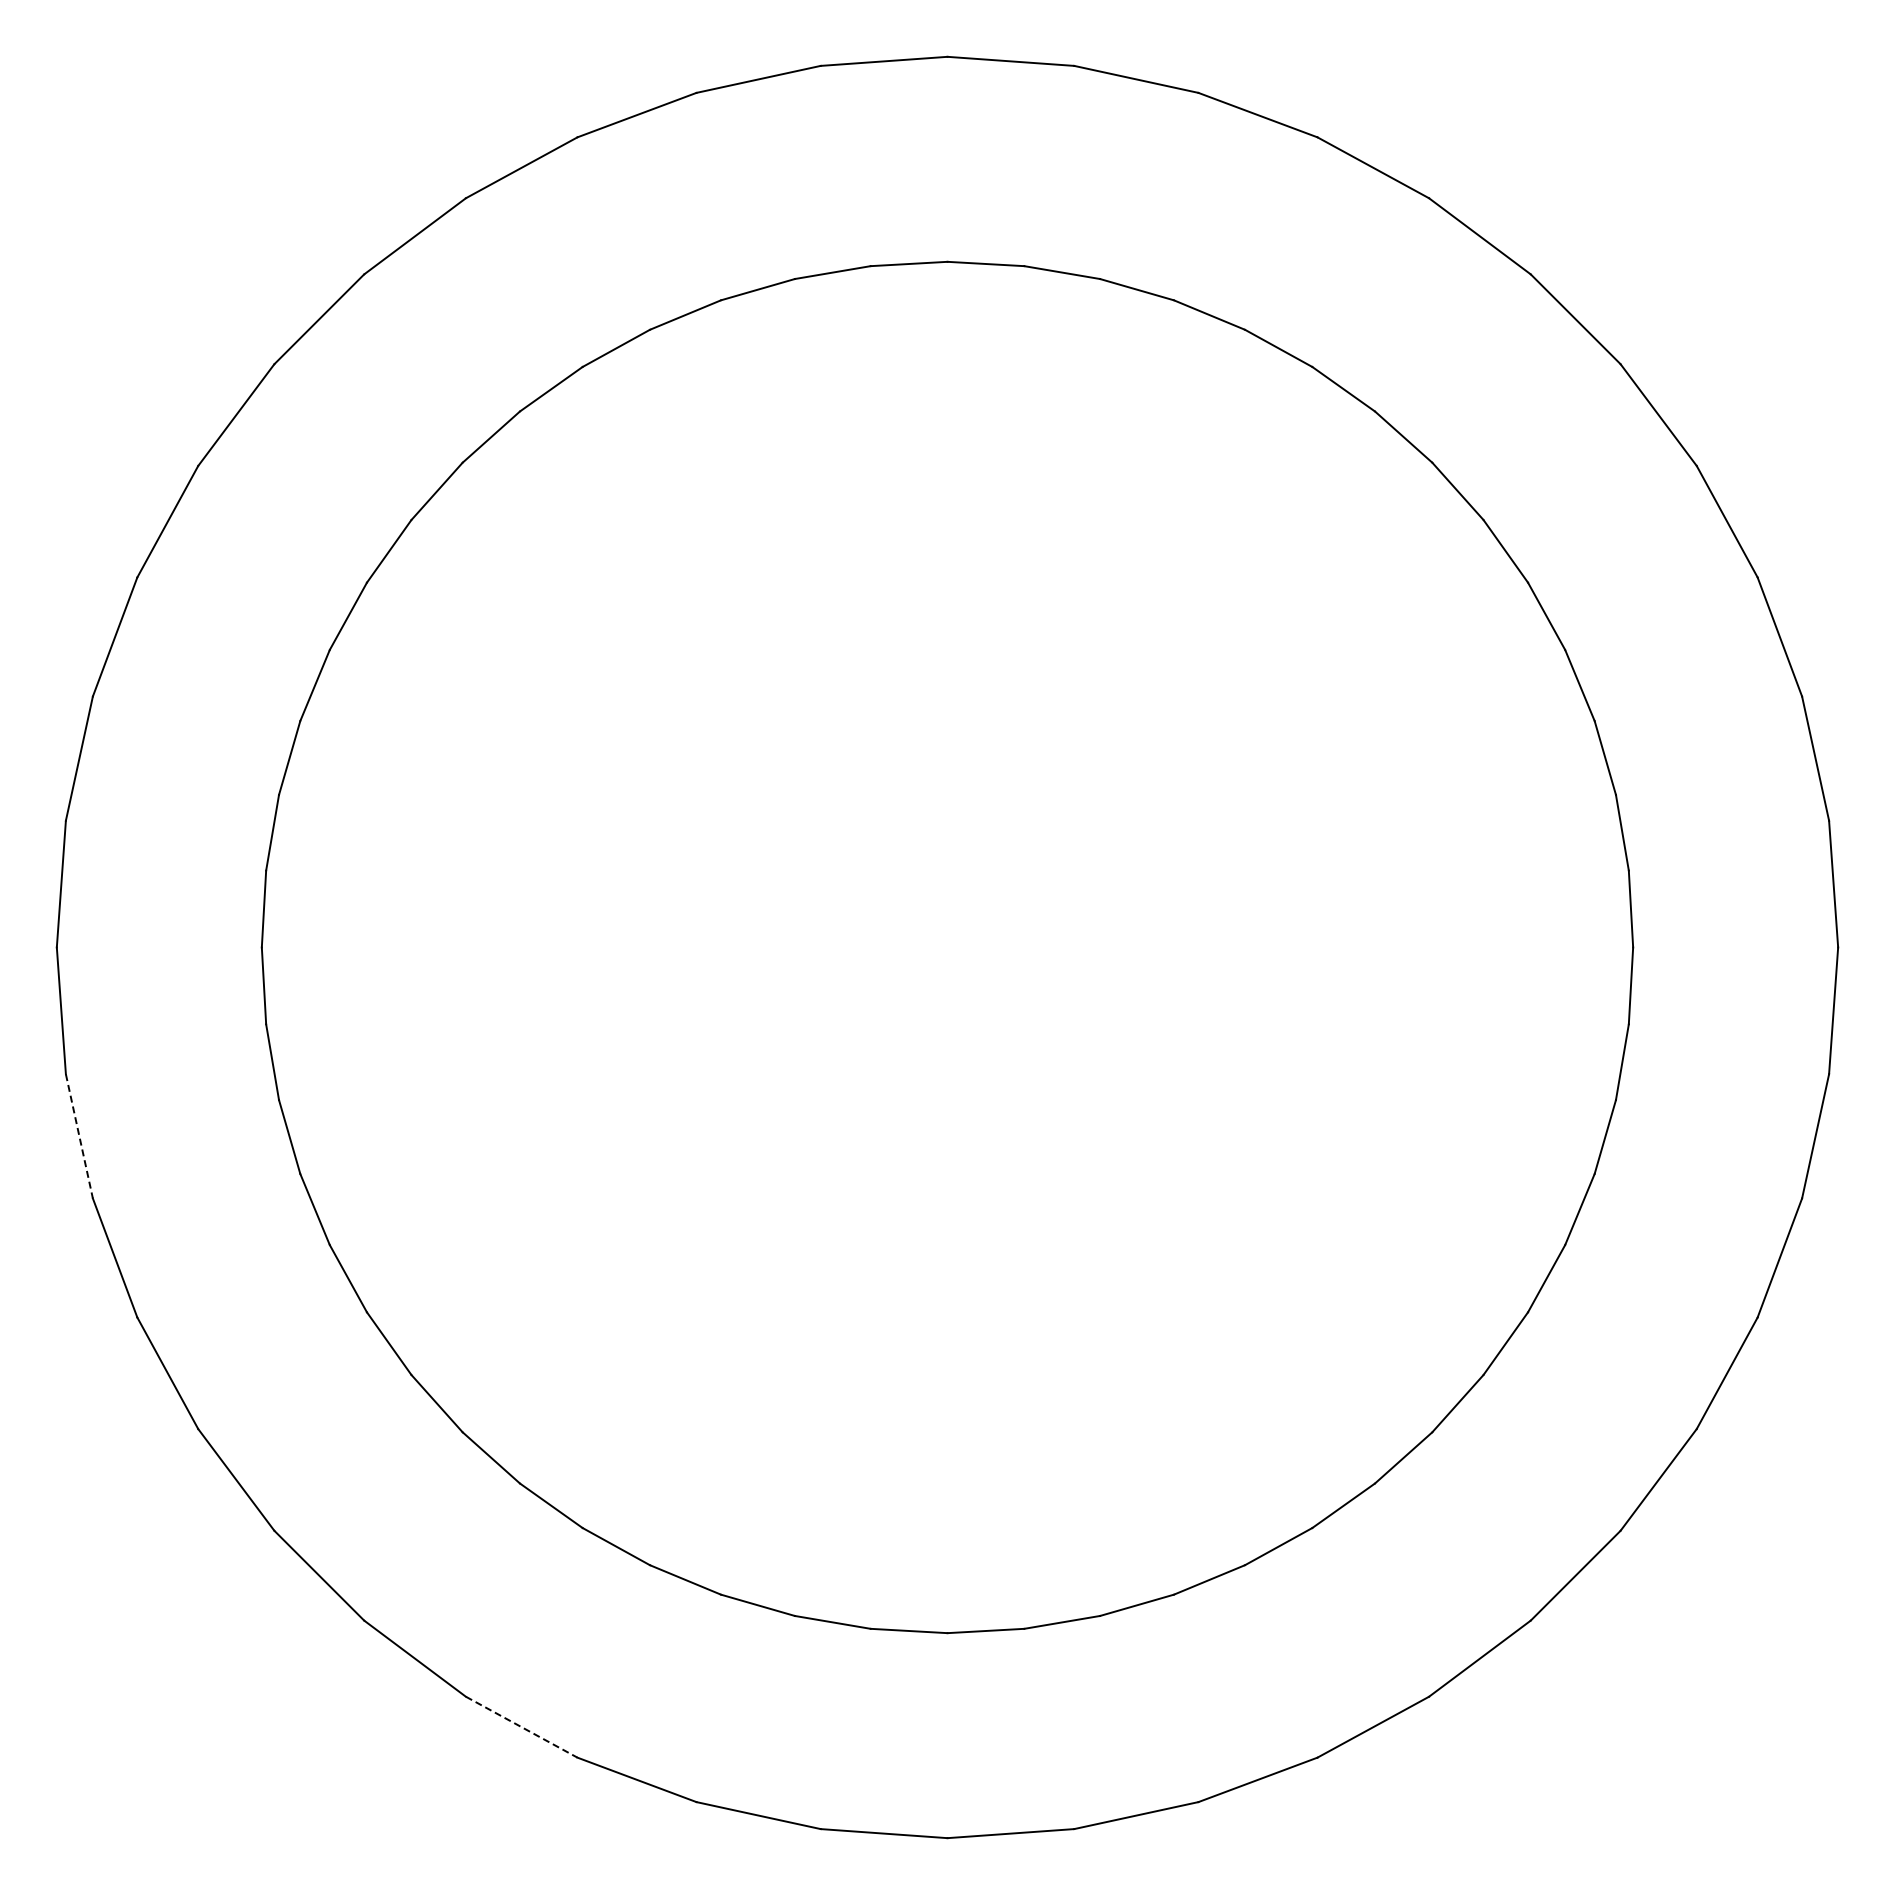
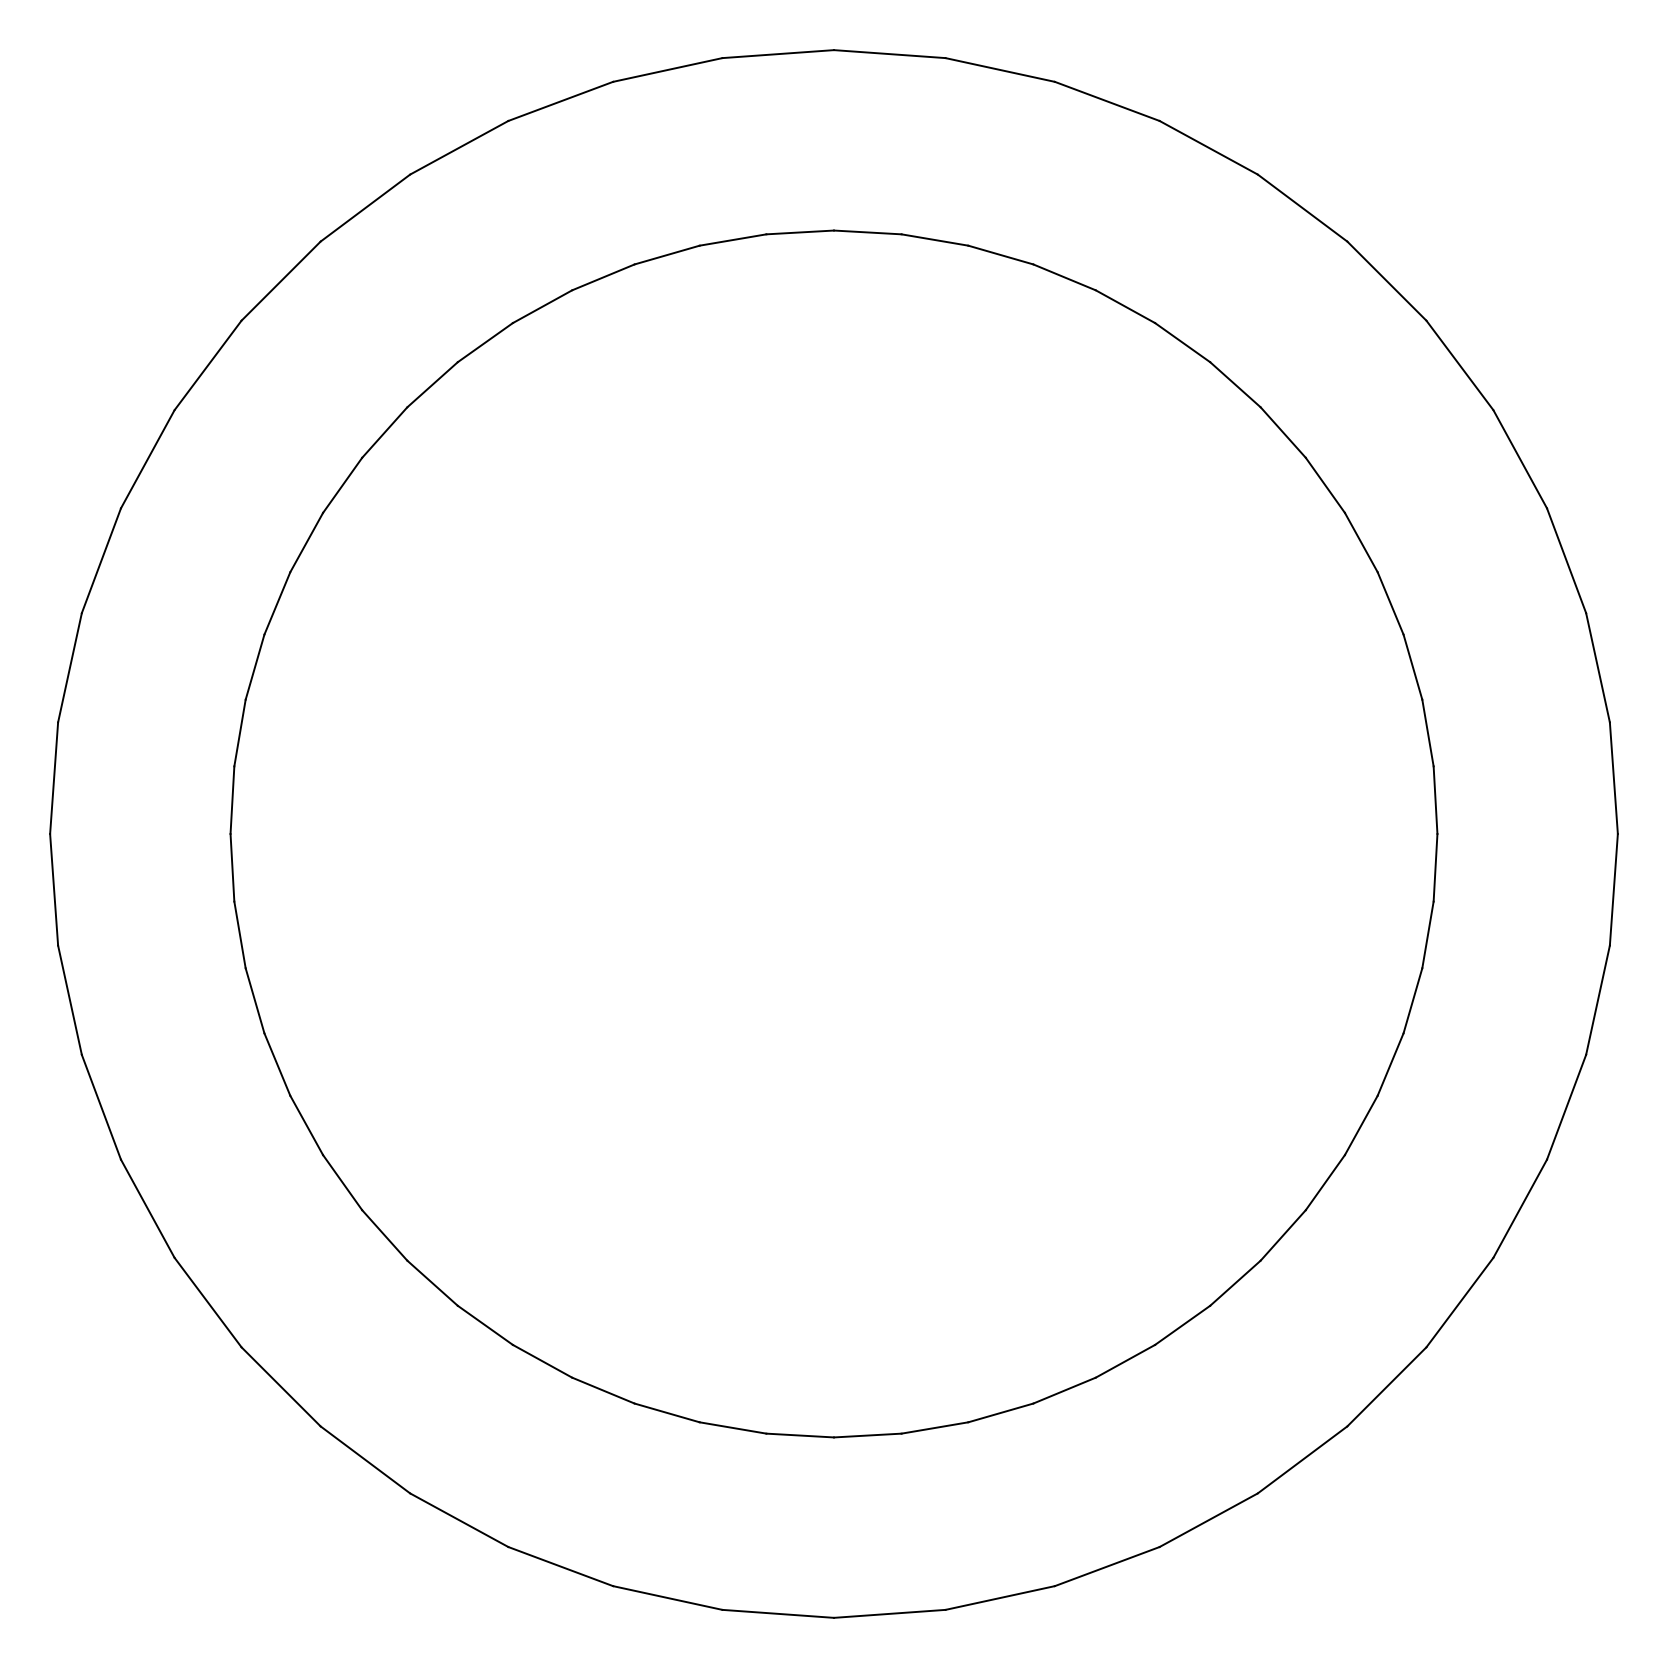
line: (79, 1136) -> (70, 1000), dashed -> solid
line: (521, 1727) -> (459, 1520), dashed -> solid

